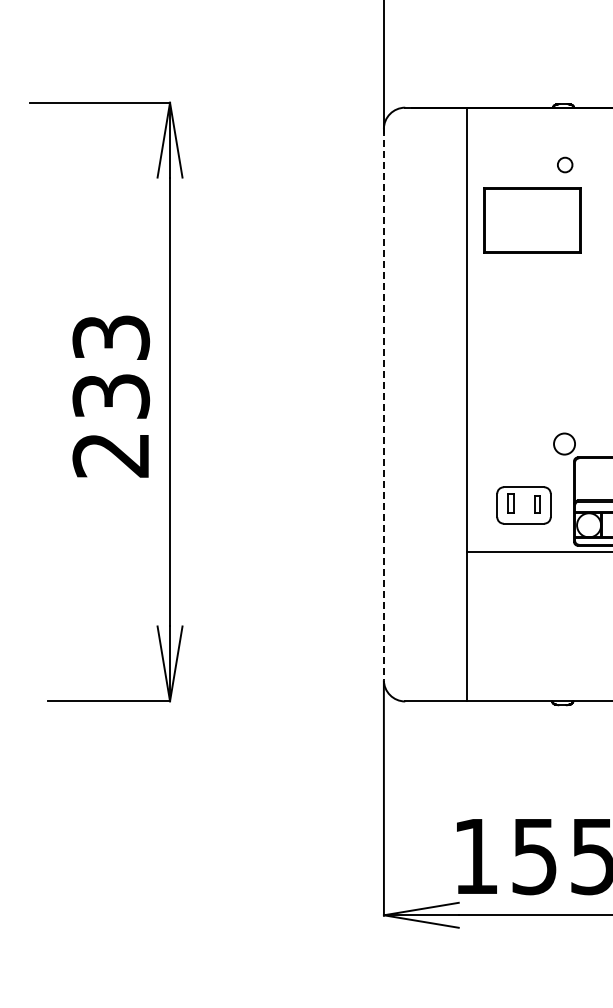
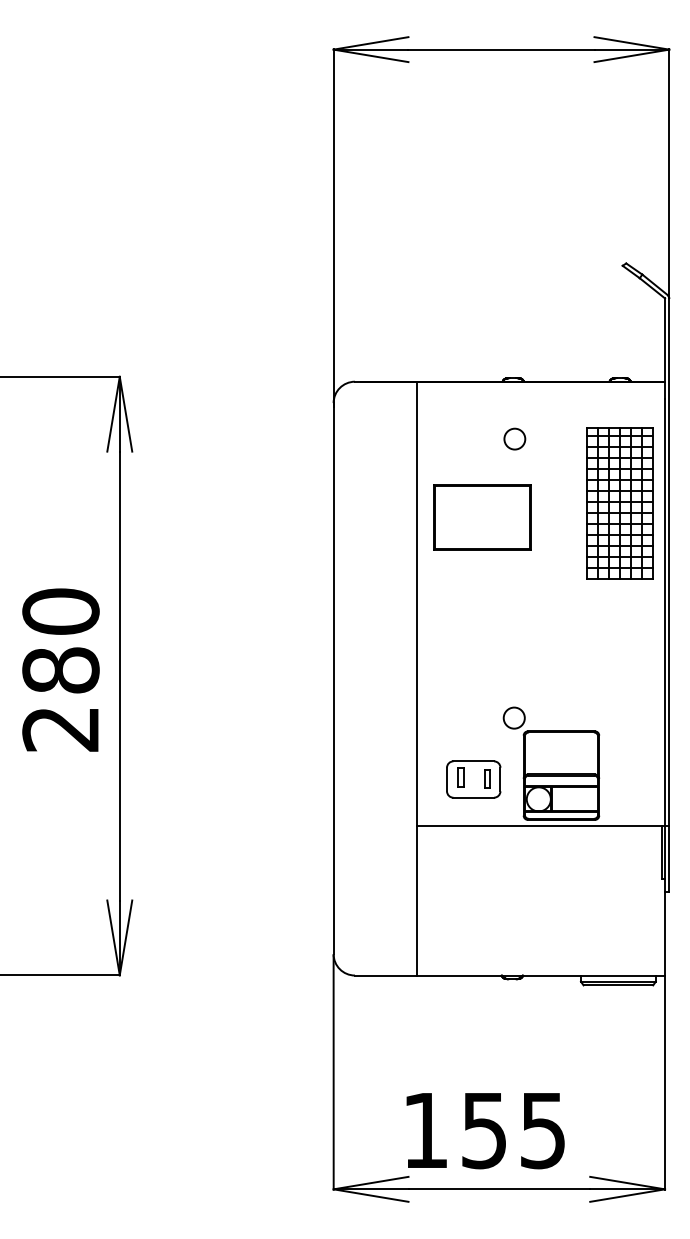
circle: (564, 164) -> (514, 438), size x1.43
part: (532, 220) -> (482, 517), moved
text: (110, 366) -> (60, 640), 233 -> 280
line: (383, 404) -> (333, 678), dashed -> solid

